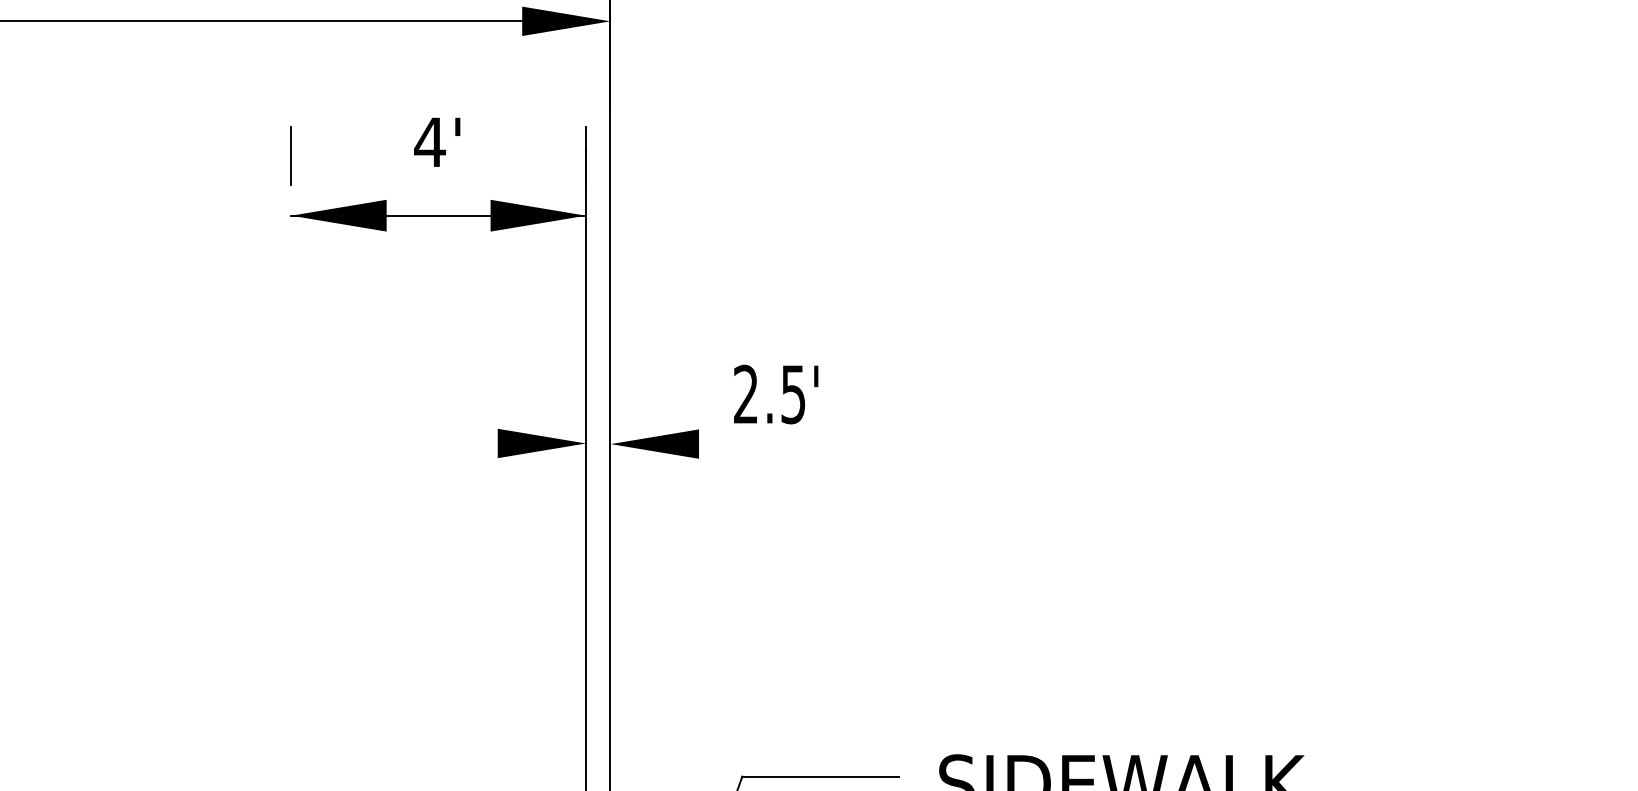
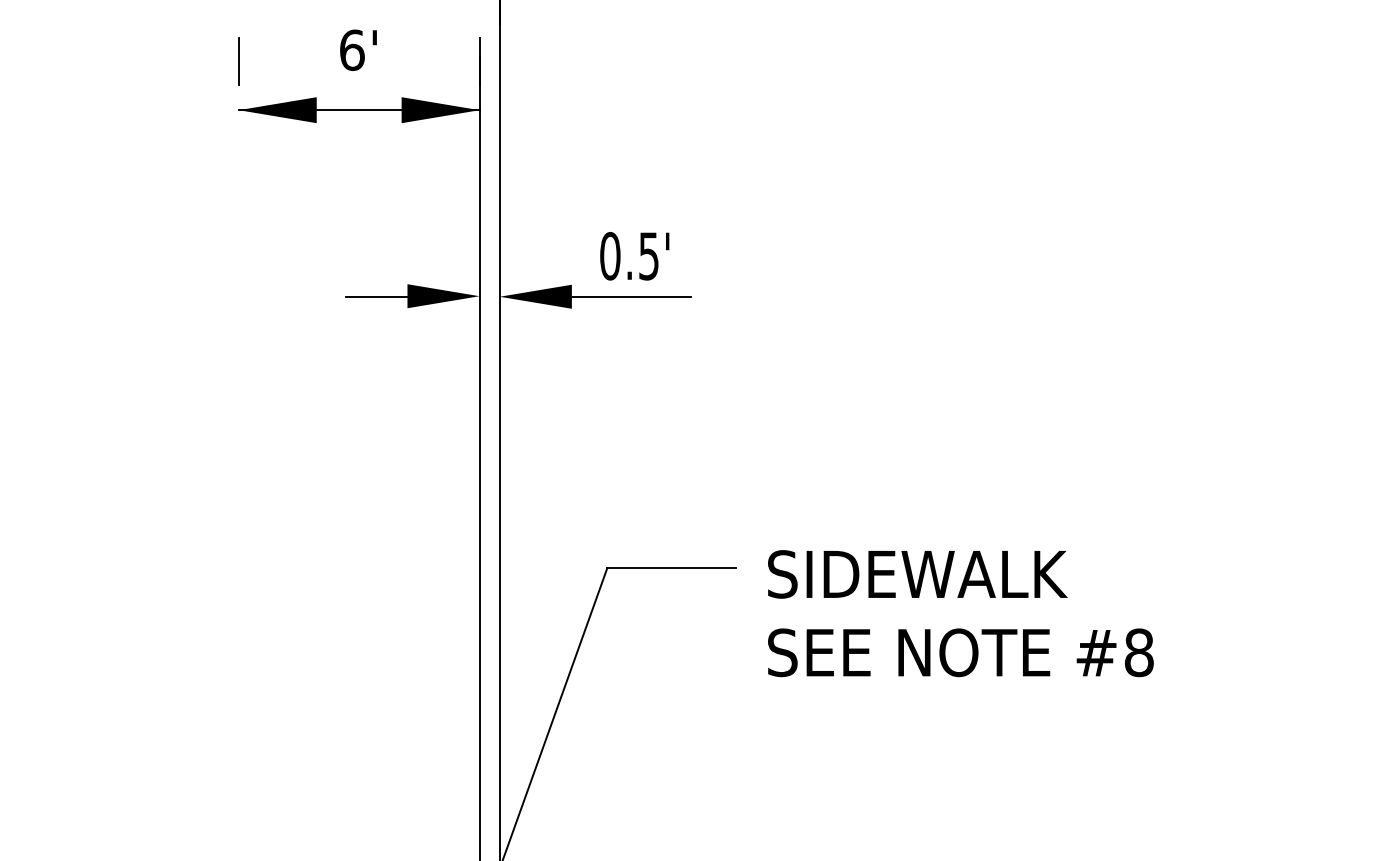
text: (430, 141) -> (352, 49), 4' -> 6'
text: (746, 394) -> (610, 256), 2.5' -> 0.5'
line: (459, 443) -> (376, 296), added
line: (772, 443) -> (631, 296), added

